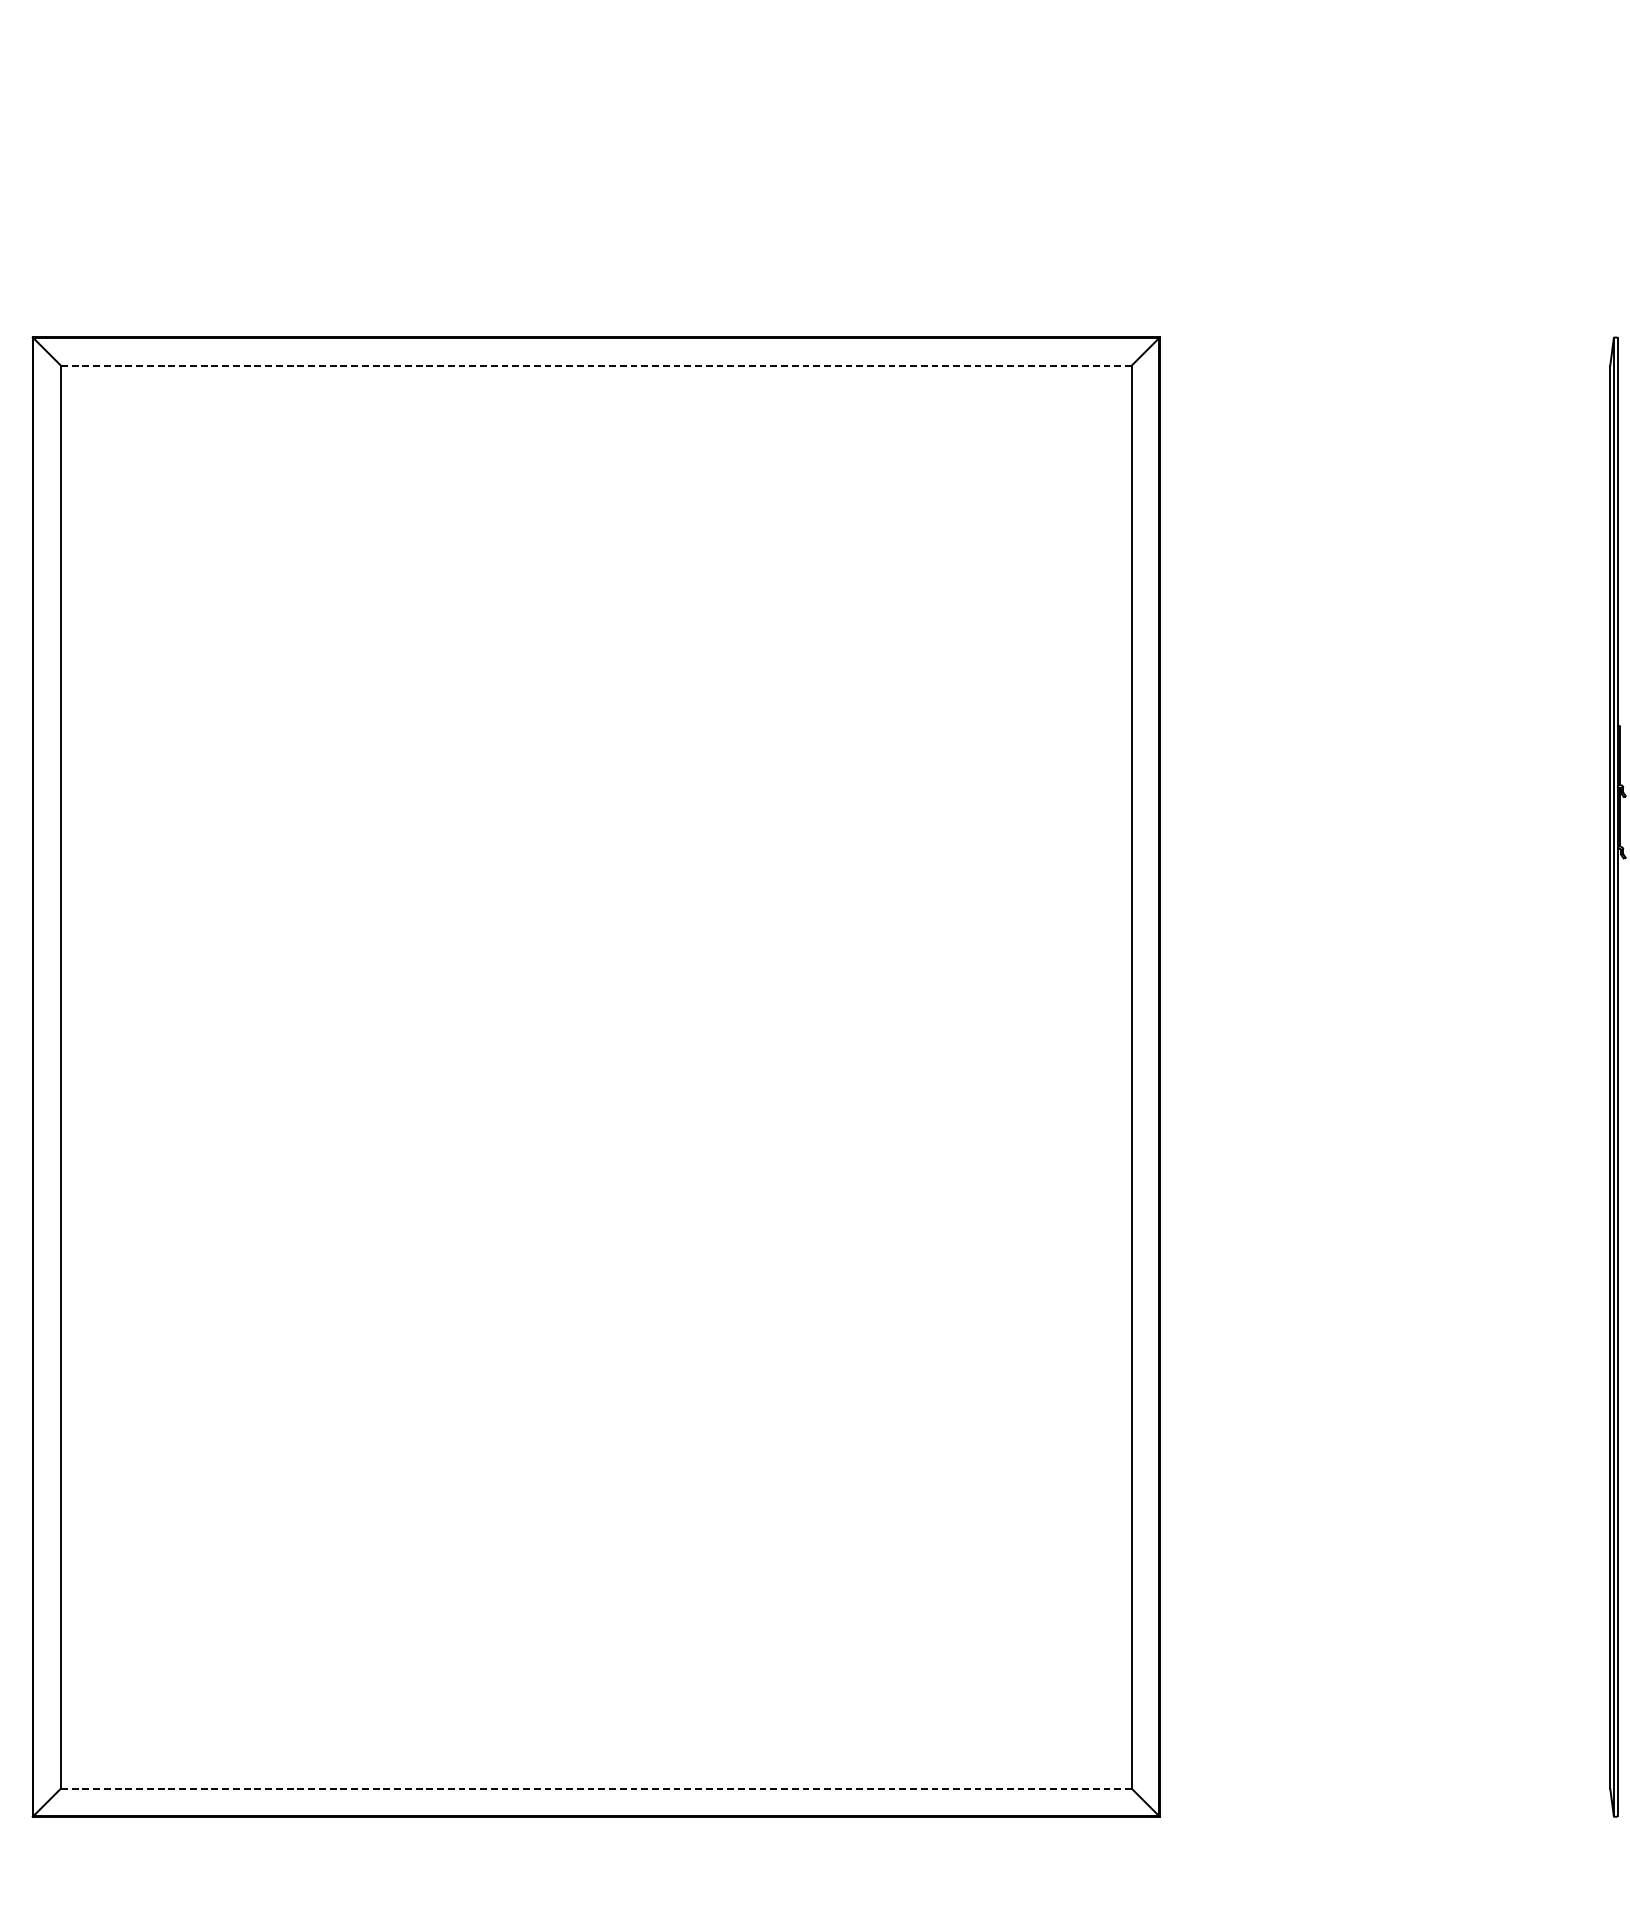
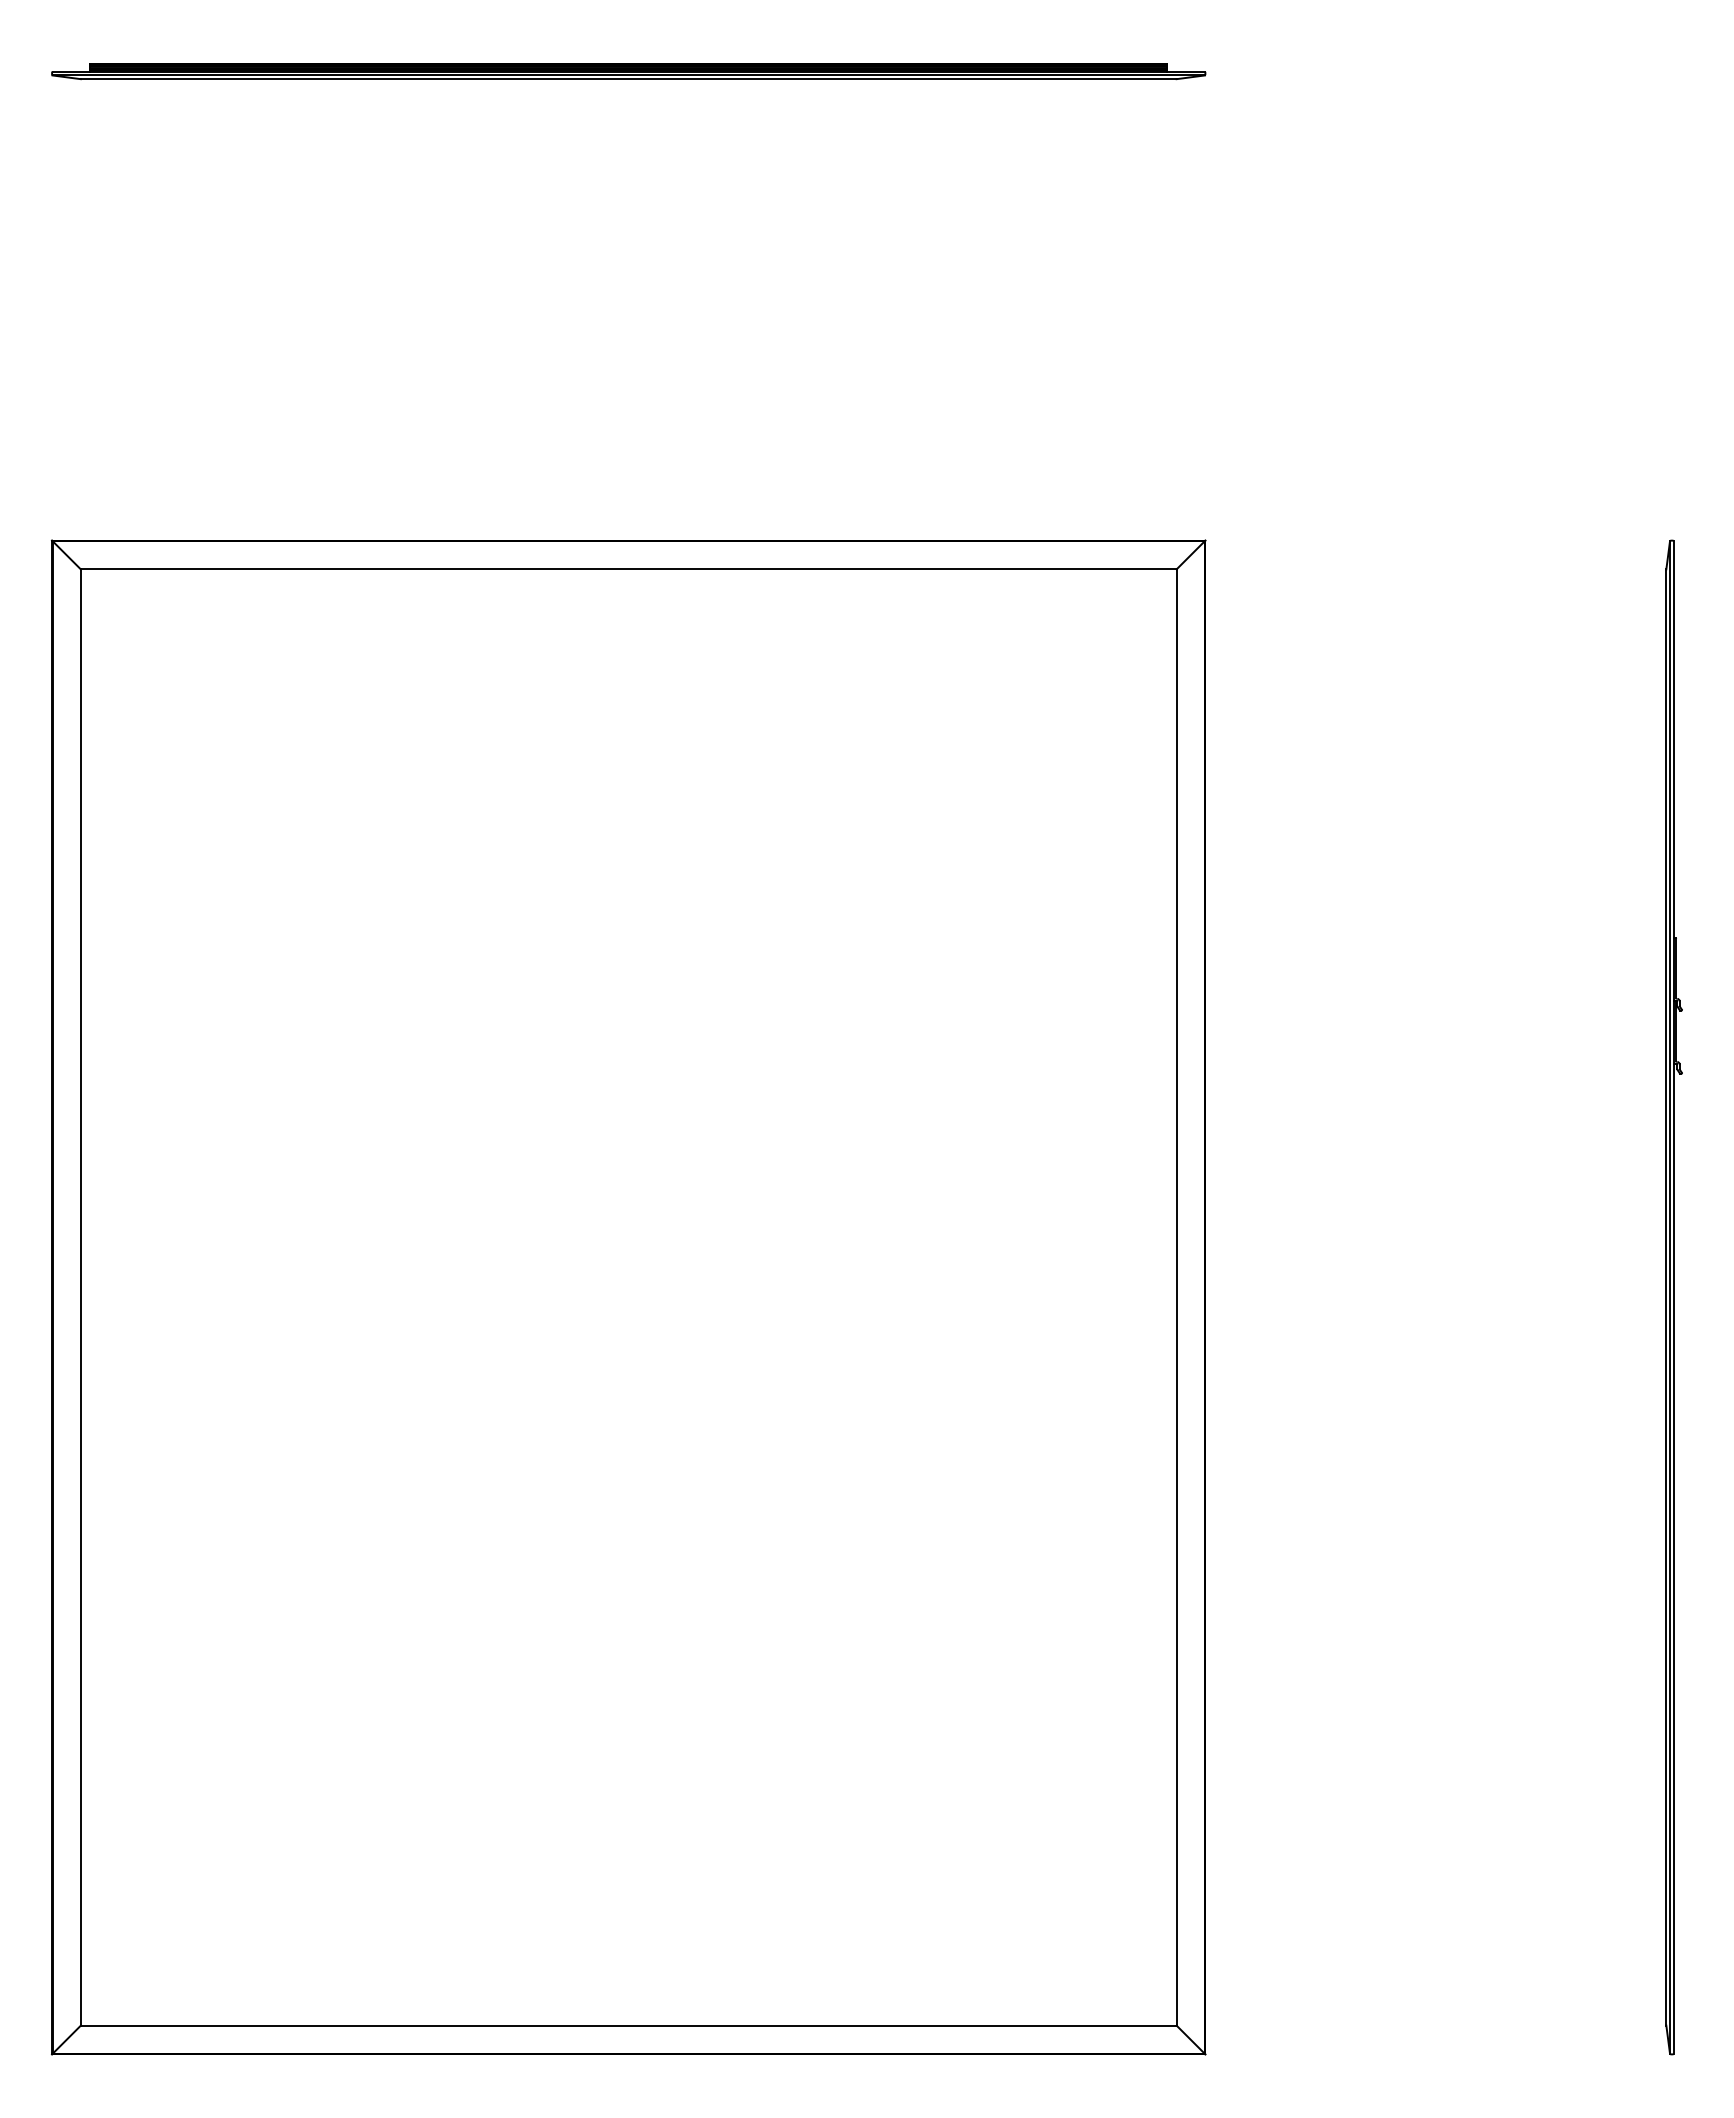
line: (596, 365) -> (628, 569), dashed -> solid
line: (596, 1788) -> (628, 2025), dashed -> solid

